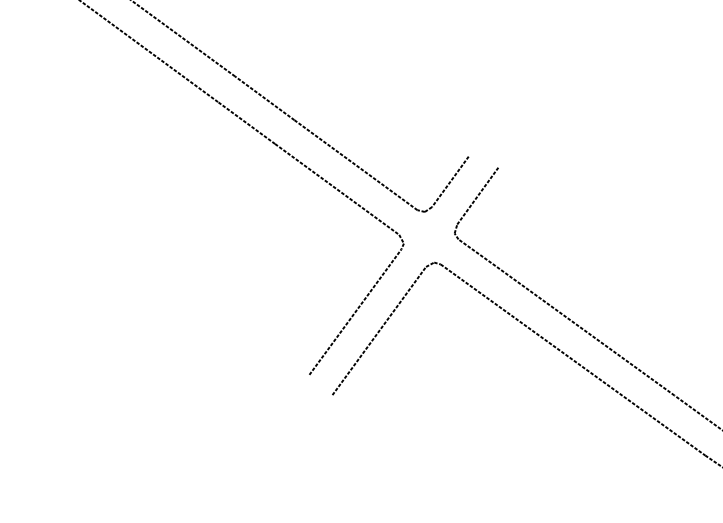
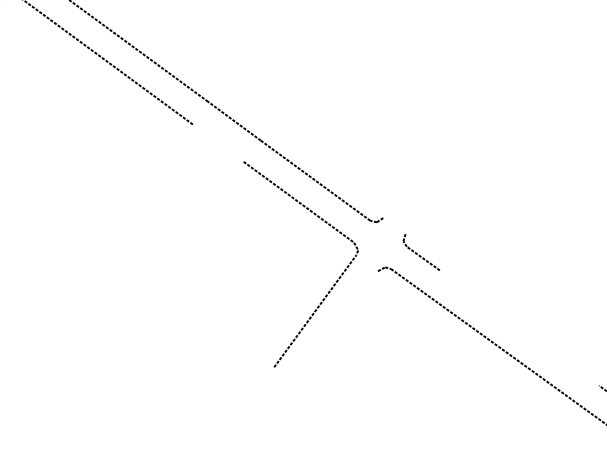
line: (246, 123) -> (218, 143), removed
line: (450, 181) -> (399, 195), removed
line: (477, 195) -> (423, 207), removed
line: (379, 330) -> (336, 327), removed
line: (584, 330) -> (518, 327), removed

